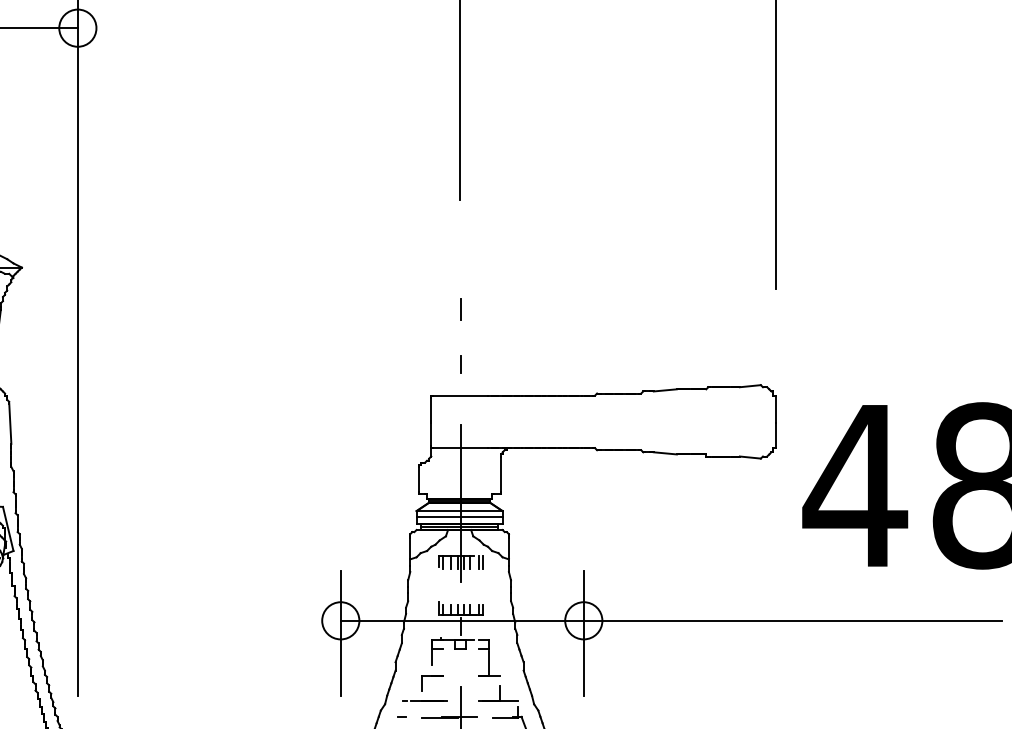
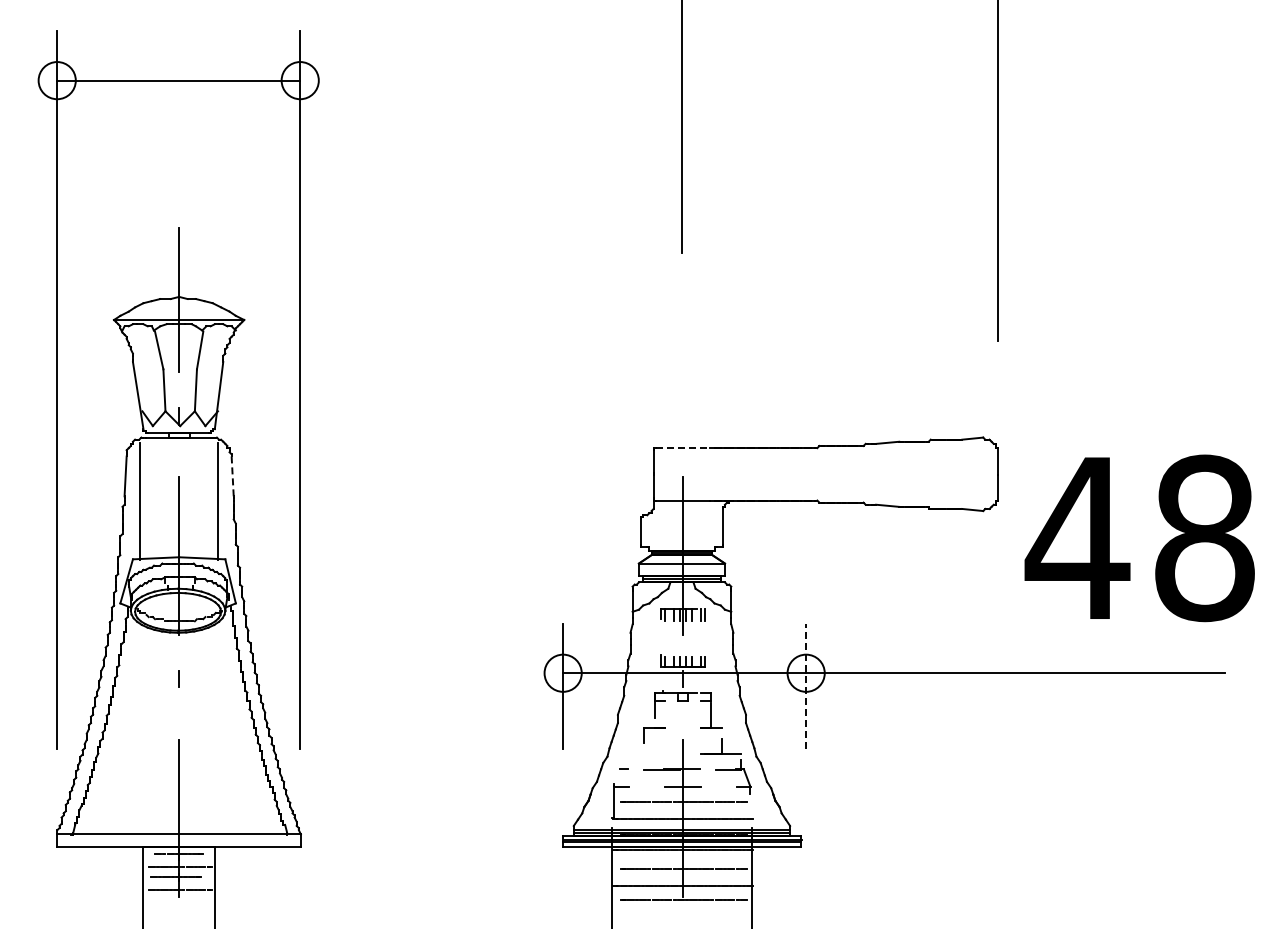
line: (460, 309) -> (682, 361), removed
line: (460, 364) -> (682, 416), removed
line: (461, 396) -> (683, 448), solid -> dashed
line: (10, 424) -> (232, 476), solid -> dashed
line: (459, 517) -> (681, 569), removed
line: (584, 634) -> (806, 686), solid -> dashed
line: (424, 701) -> (646, 753), removed

